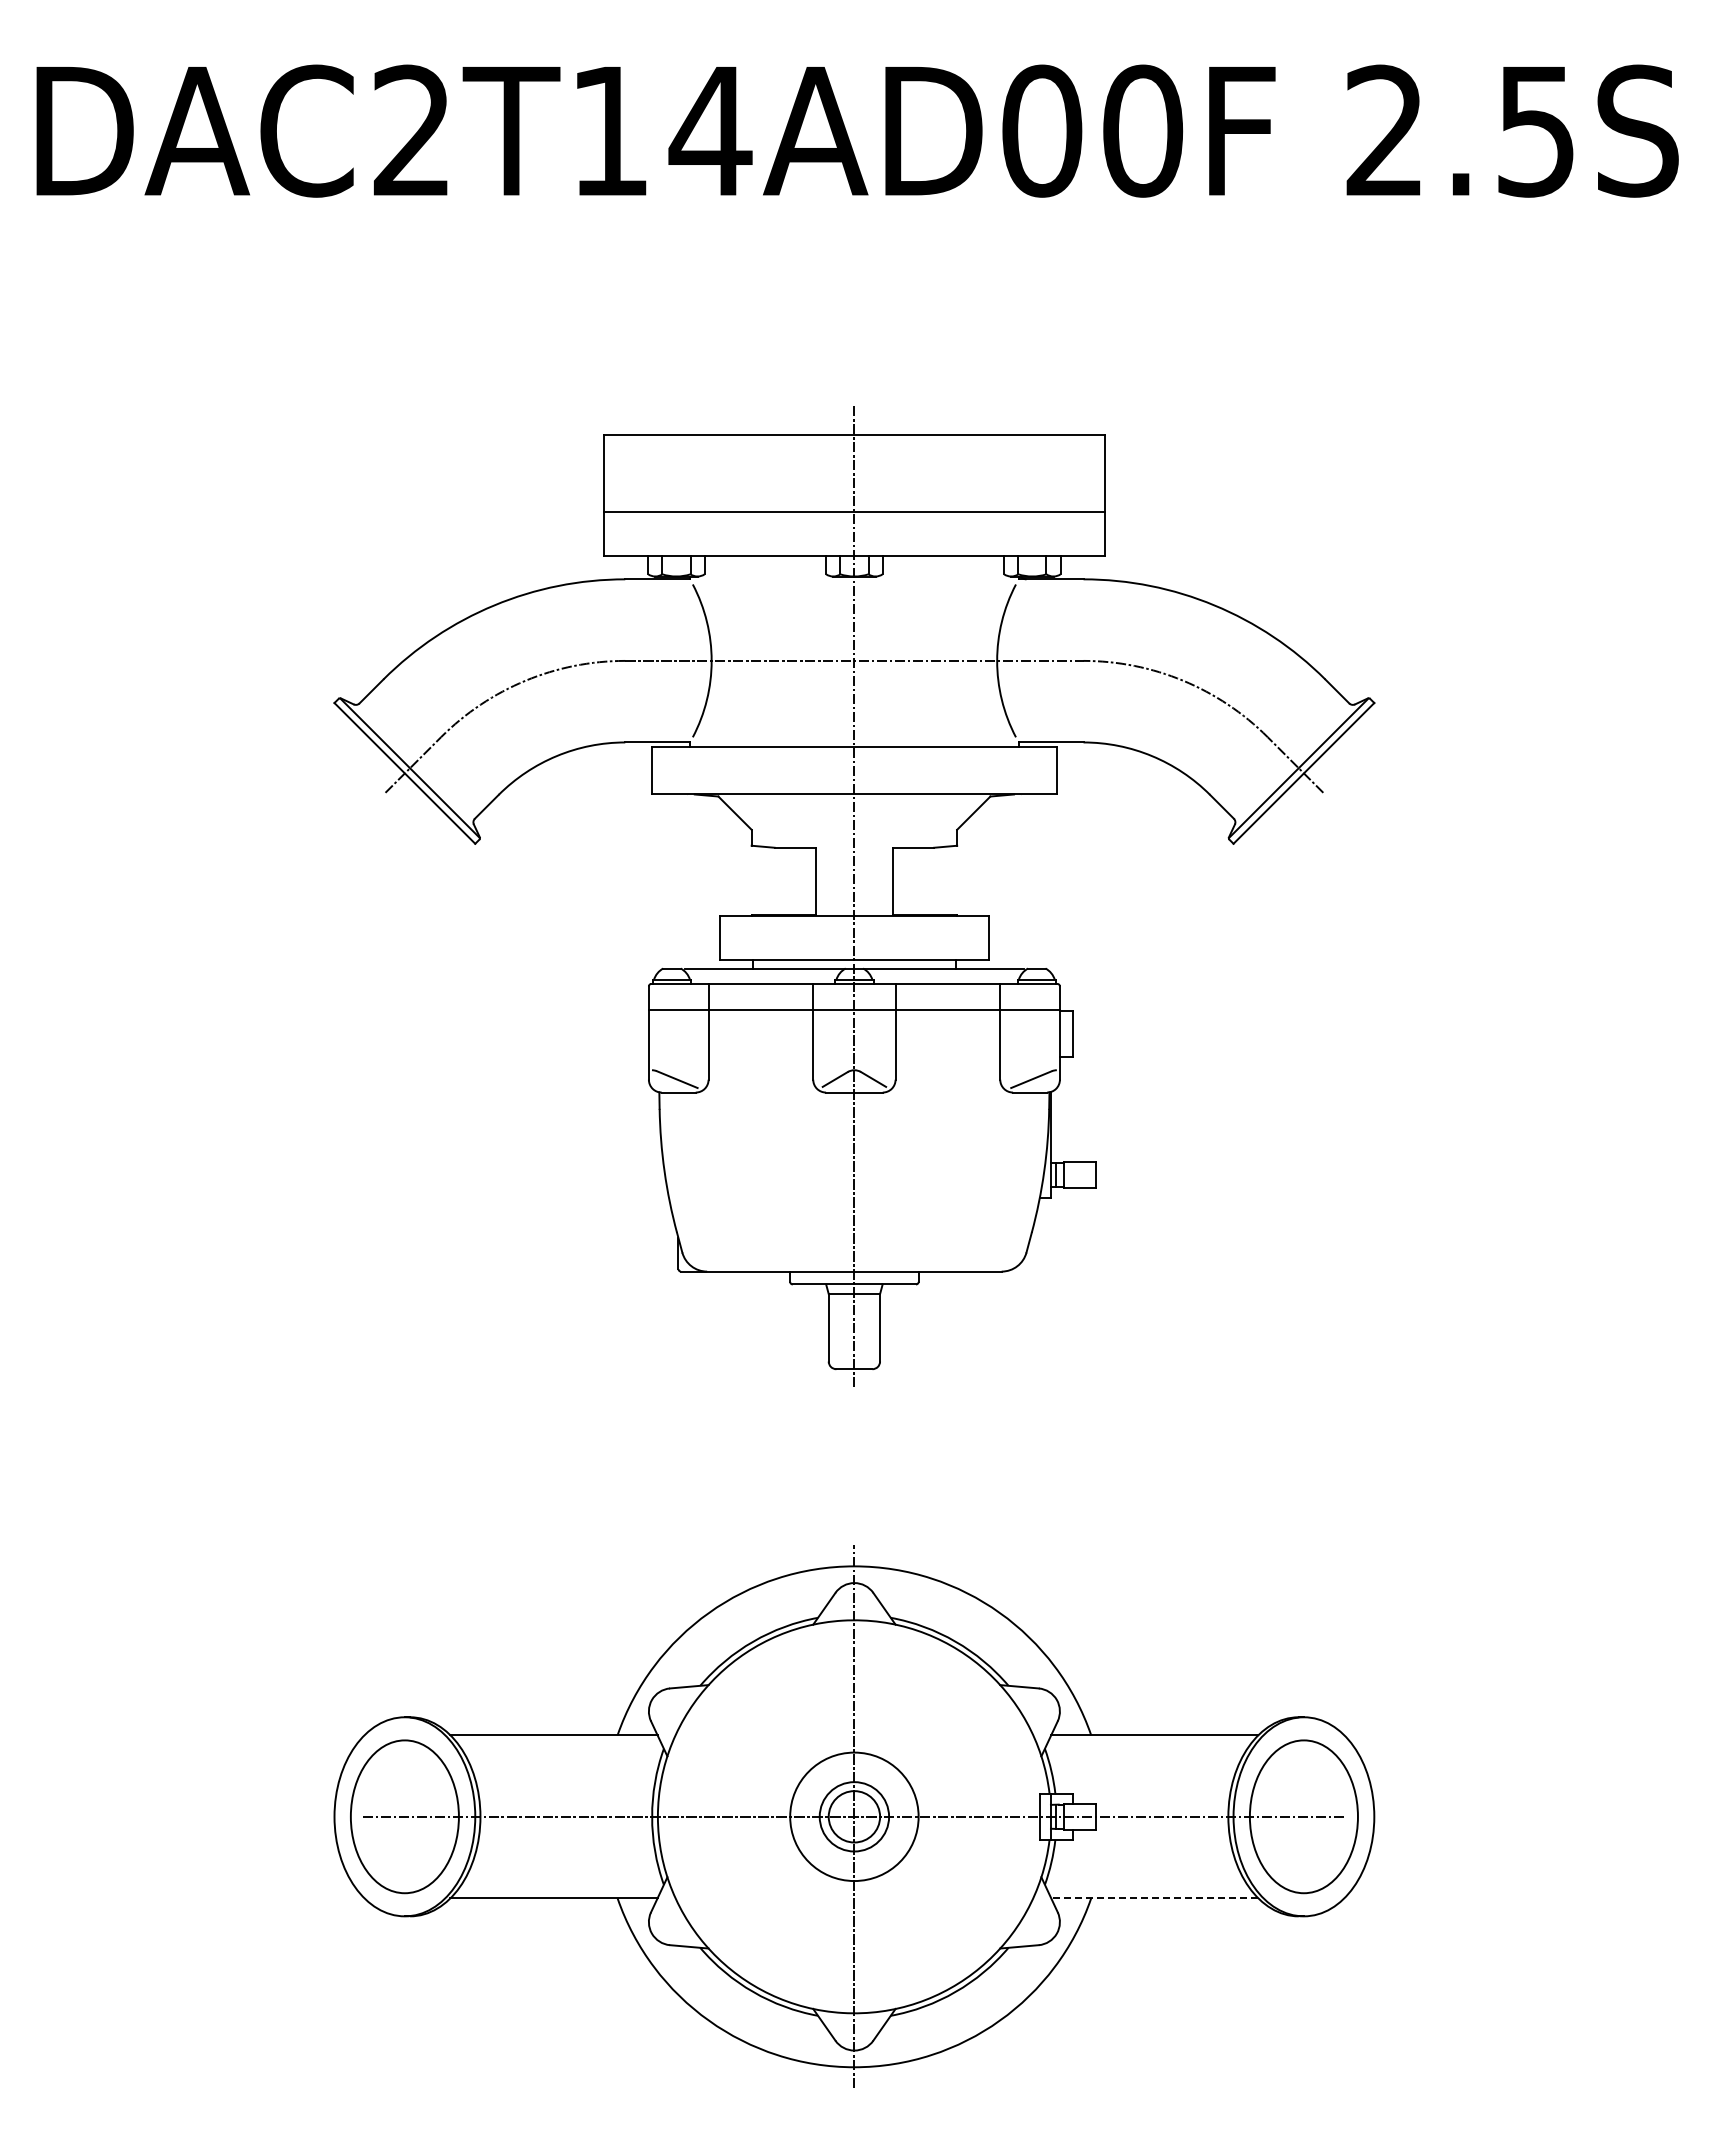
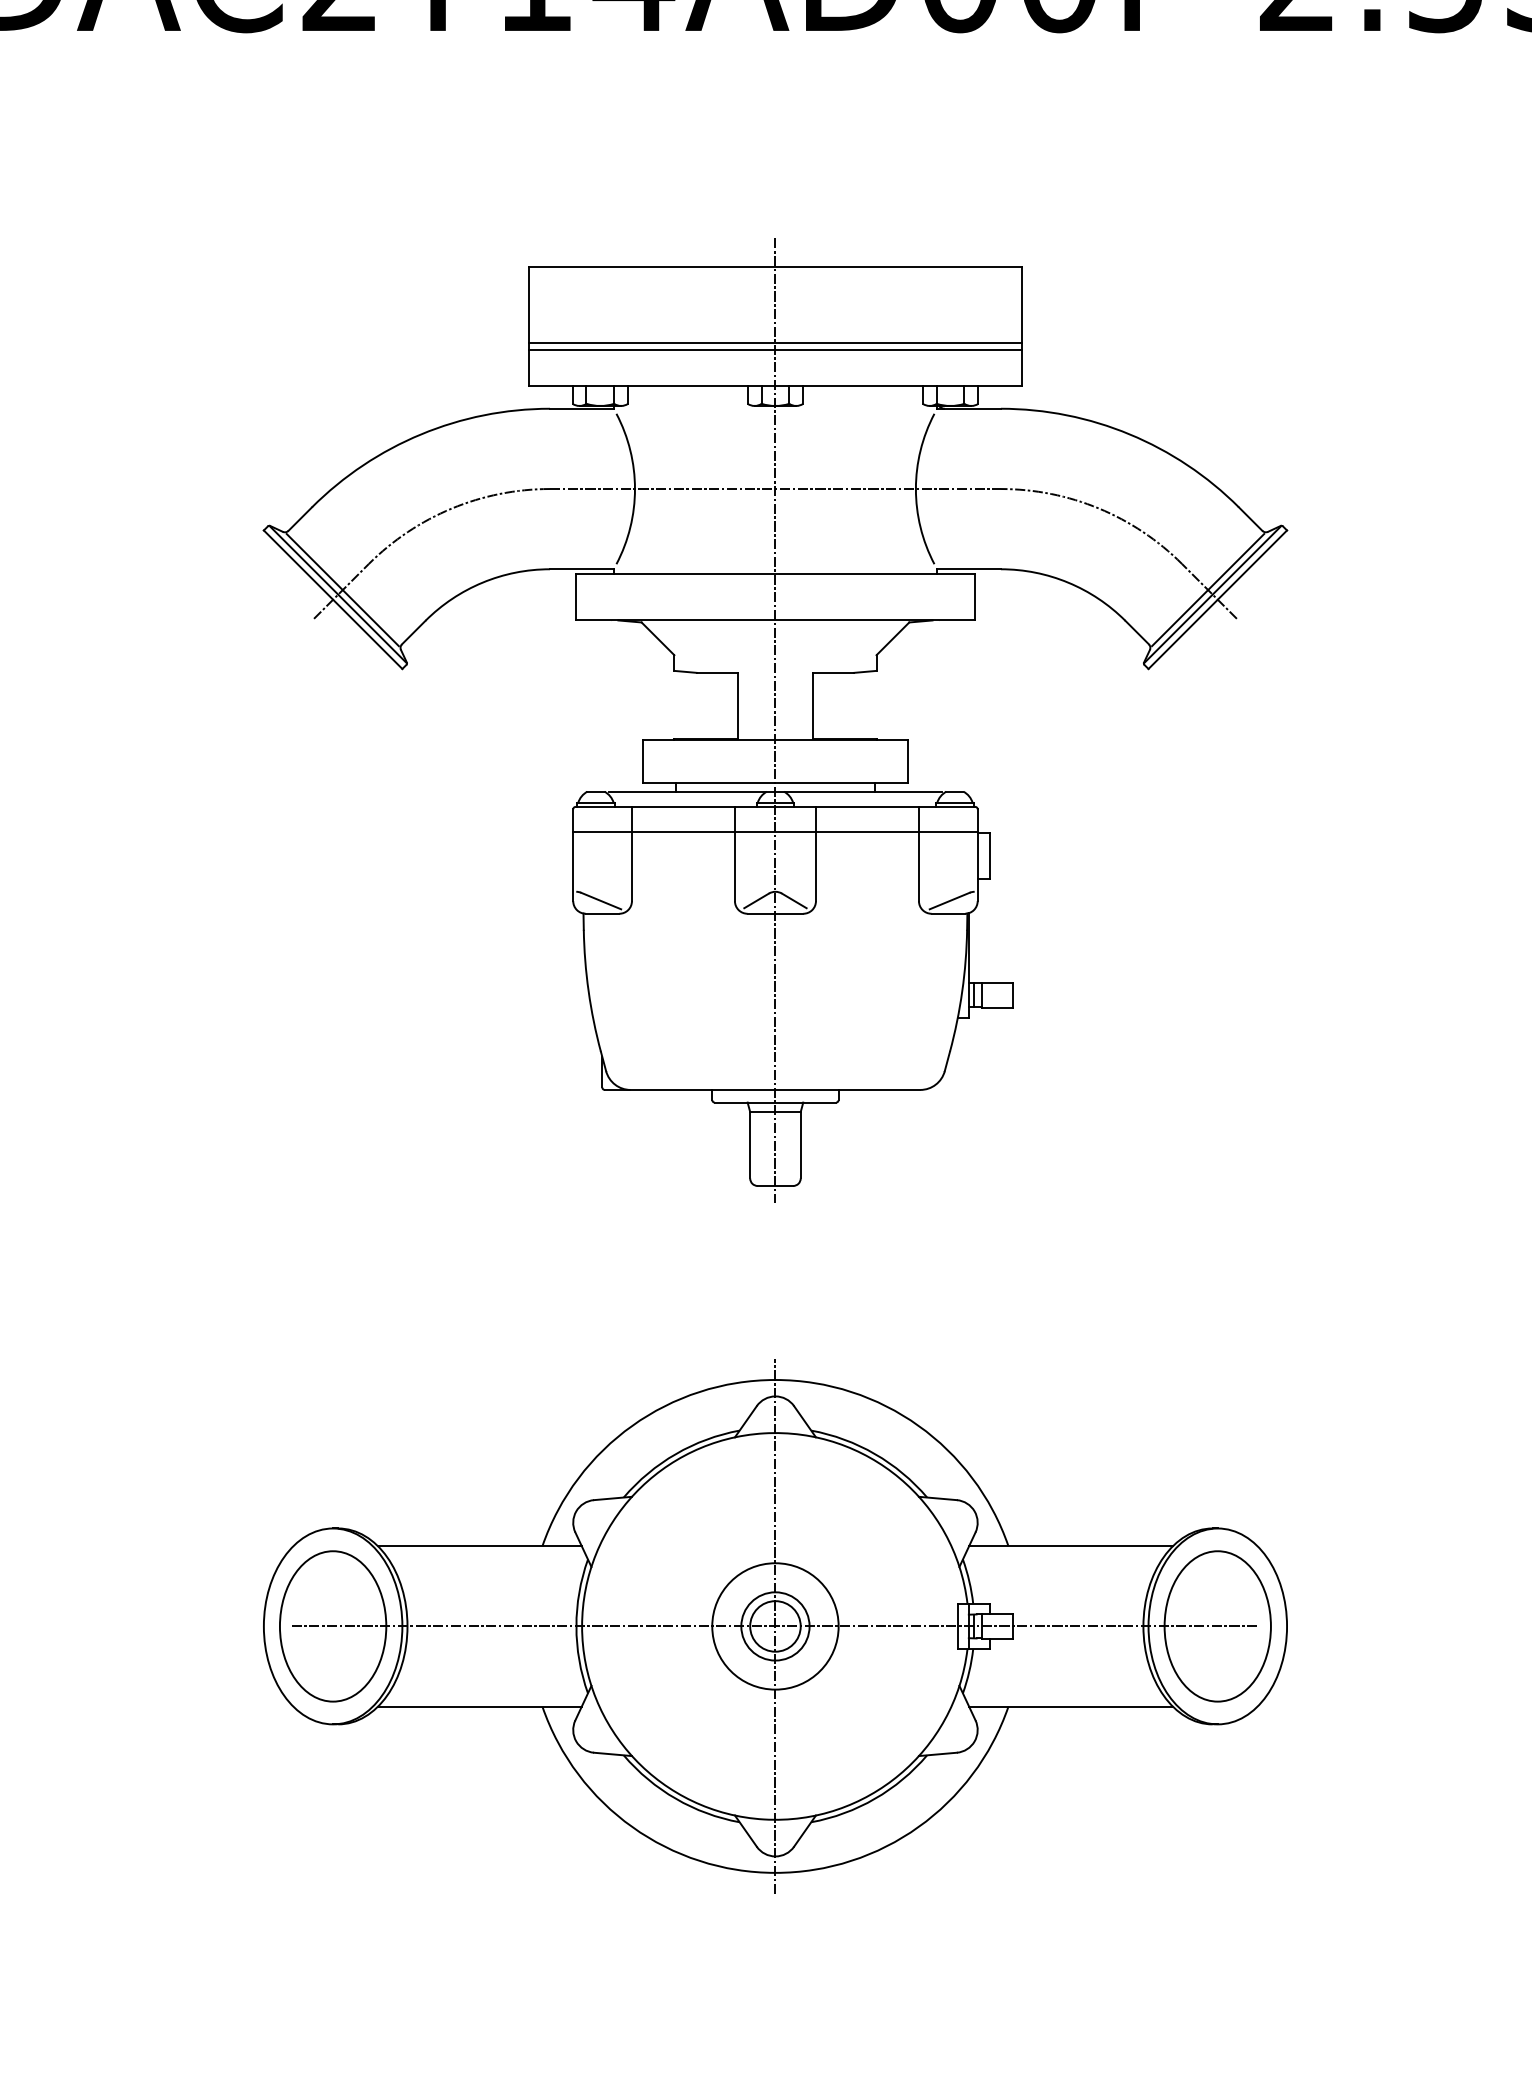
line: (853, 520) -> (774, 350), added
line: (414, 763) -> (342, 589), added
line: (1294, 763) -> (1208, 589), added
line: (1154, 1898) -> (1070, 1706), dashed -> solid

